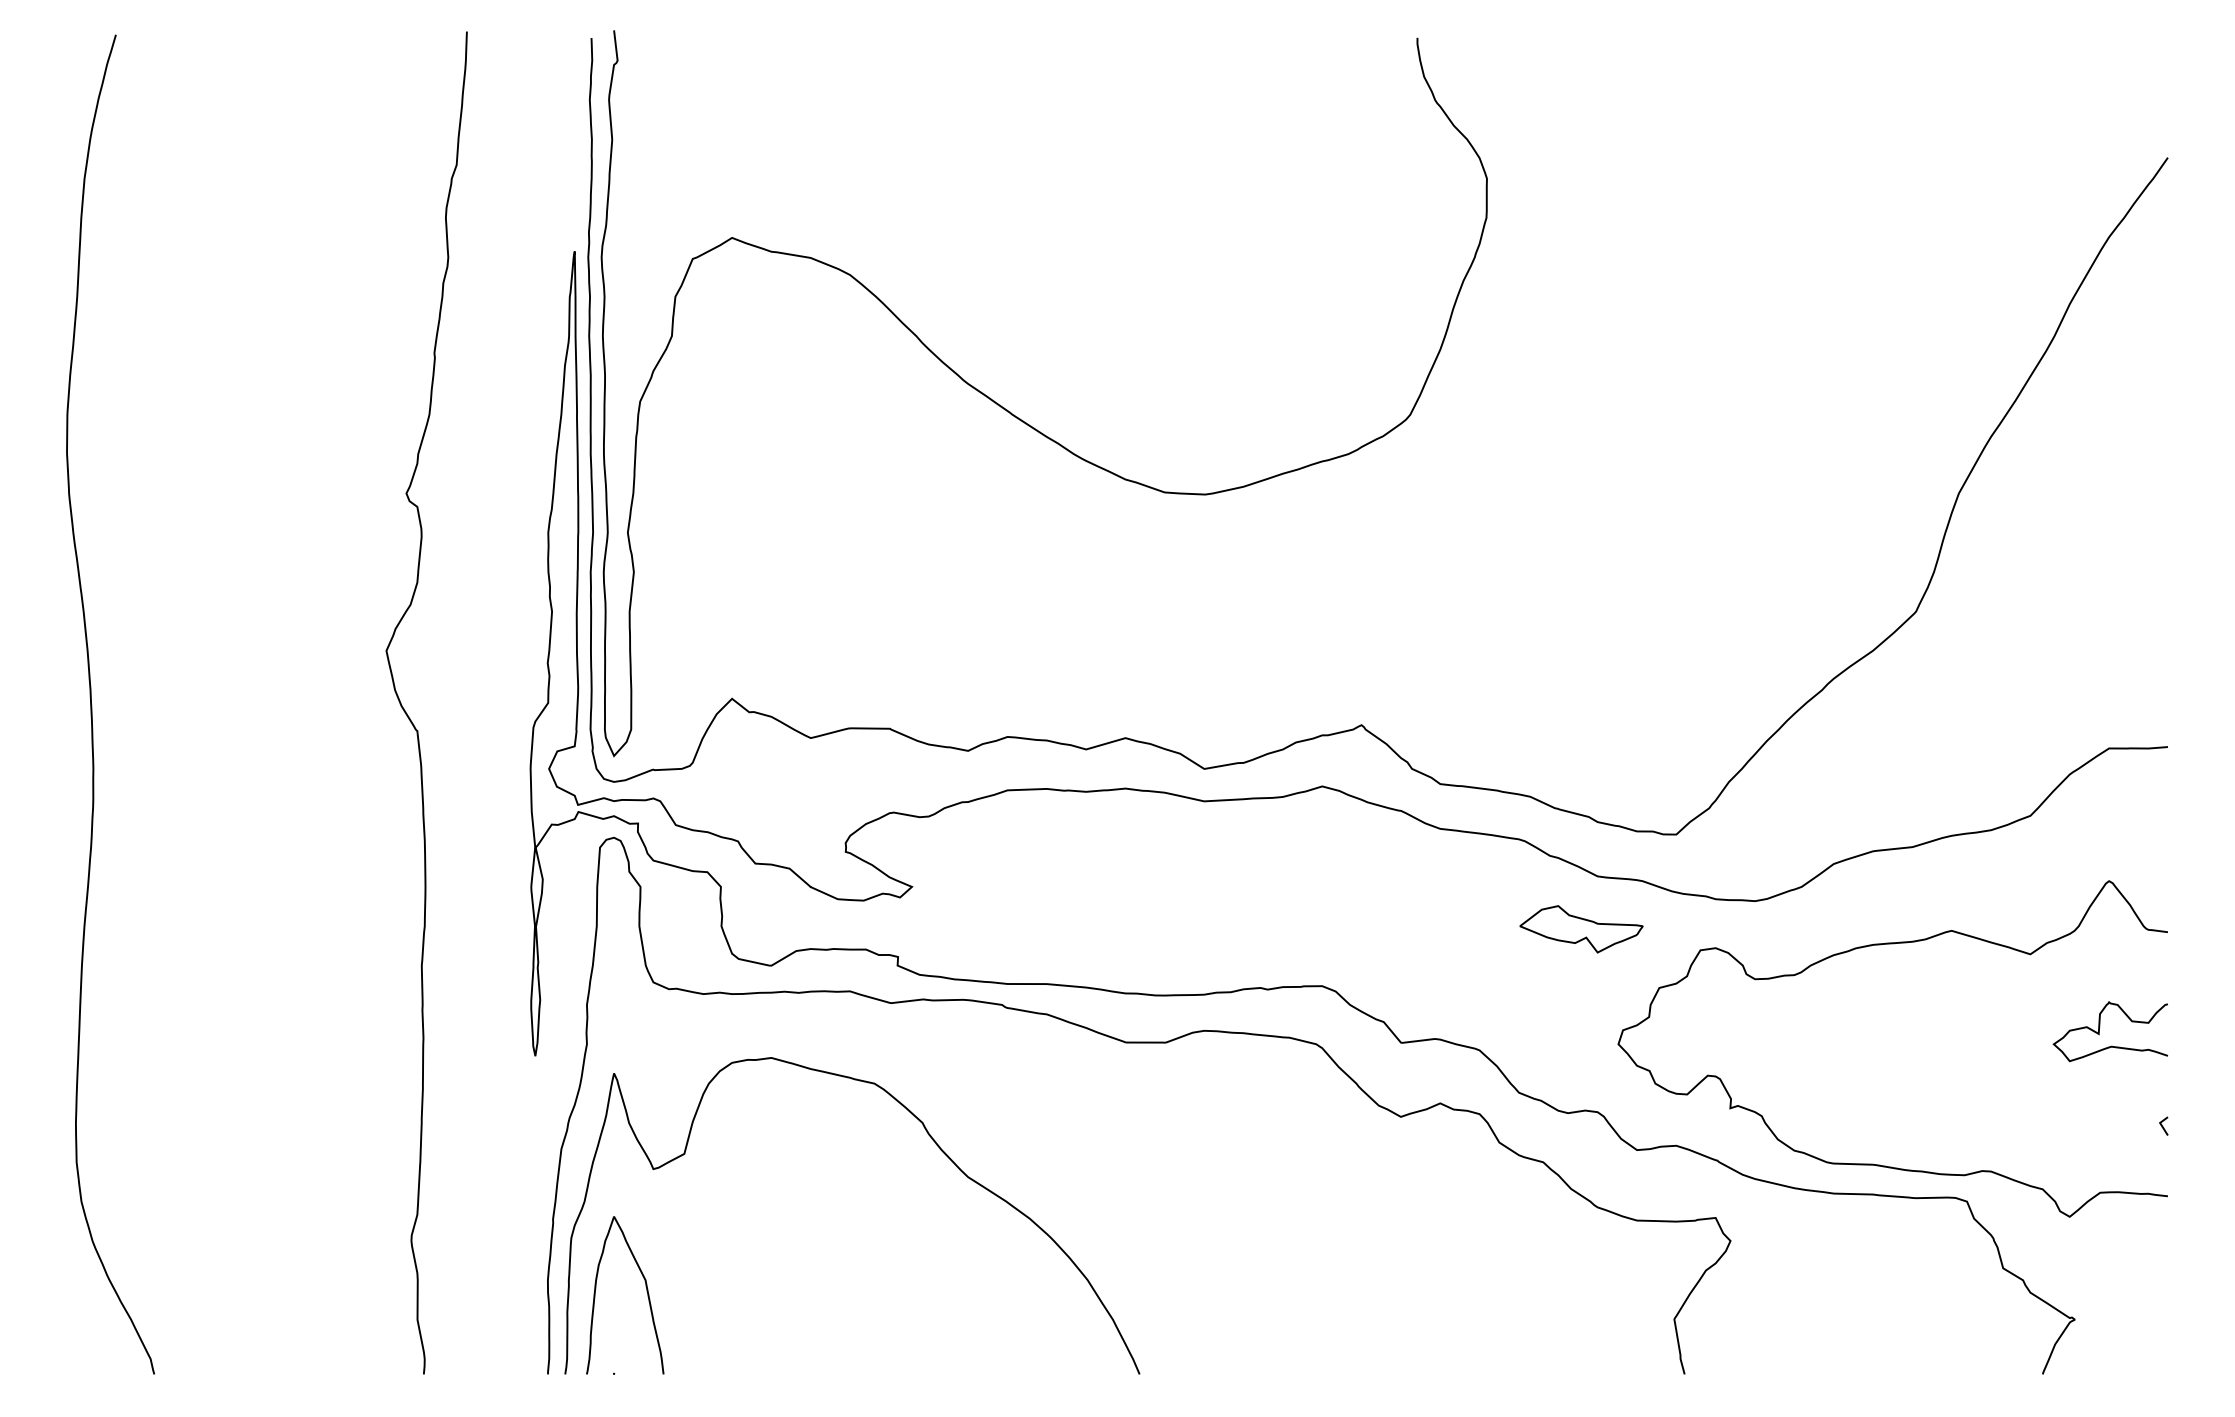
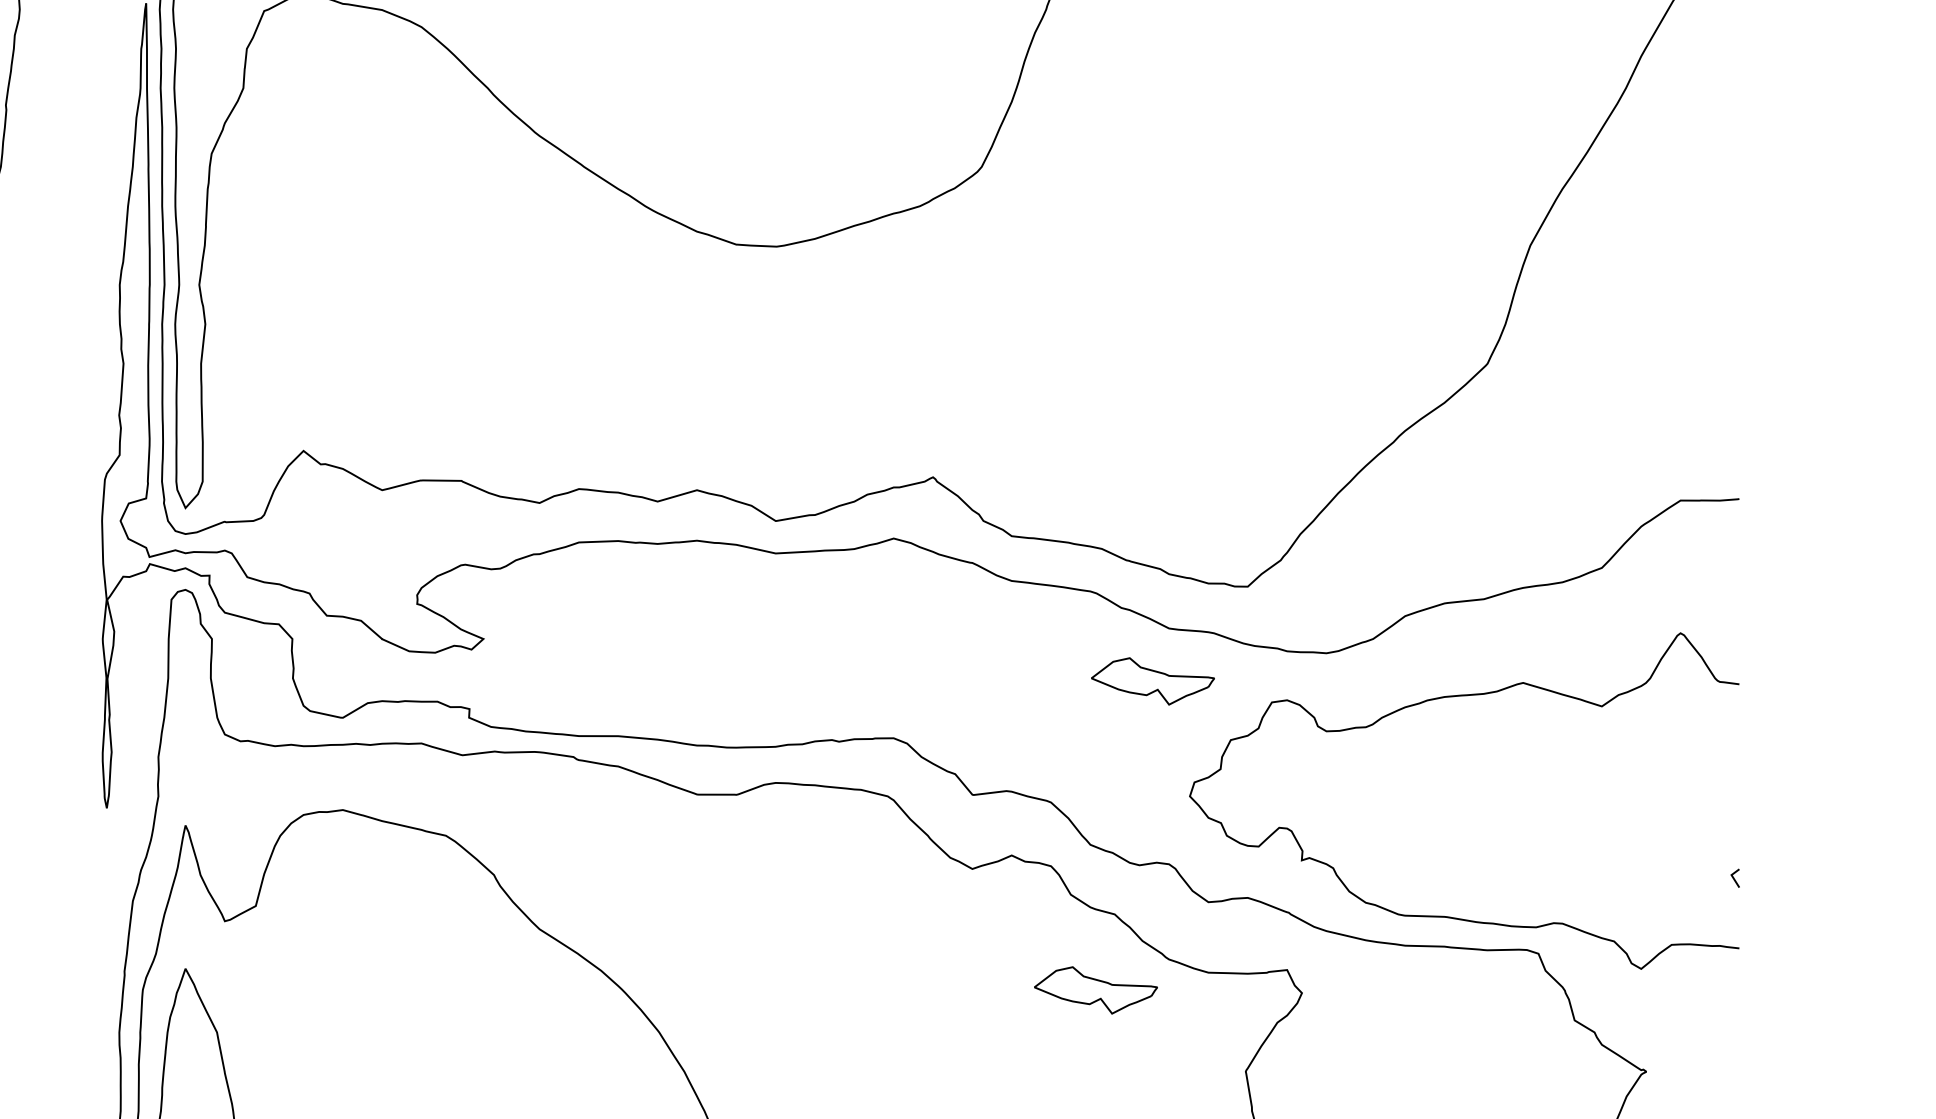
curve: (2100, 1027) -> (1671, 779), removed
part: (1524, 1238) -> (1095, 990), added

